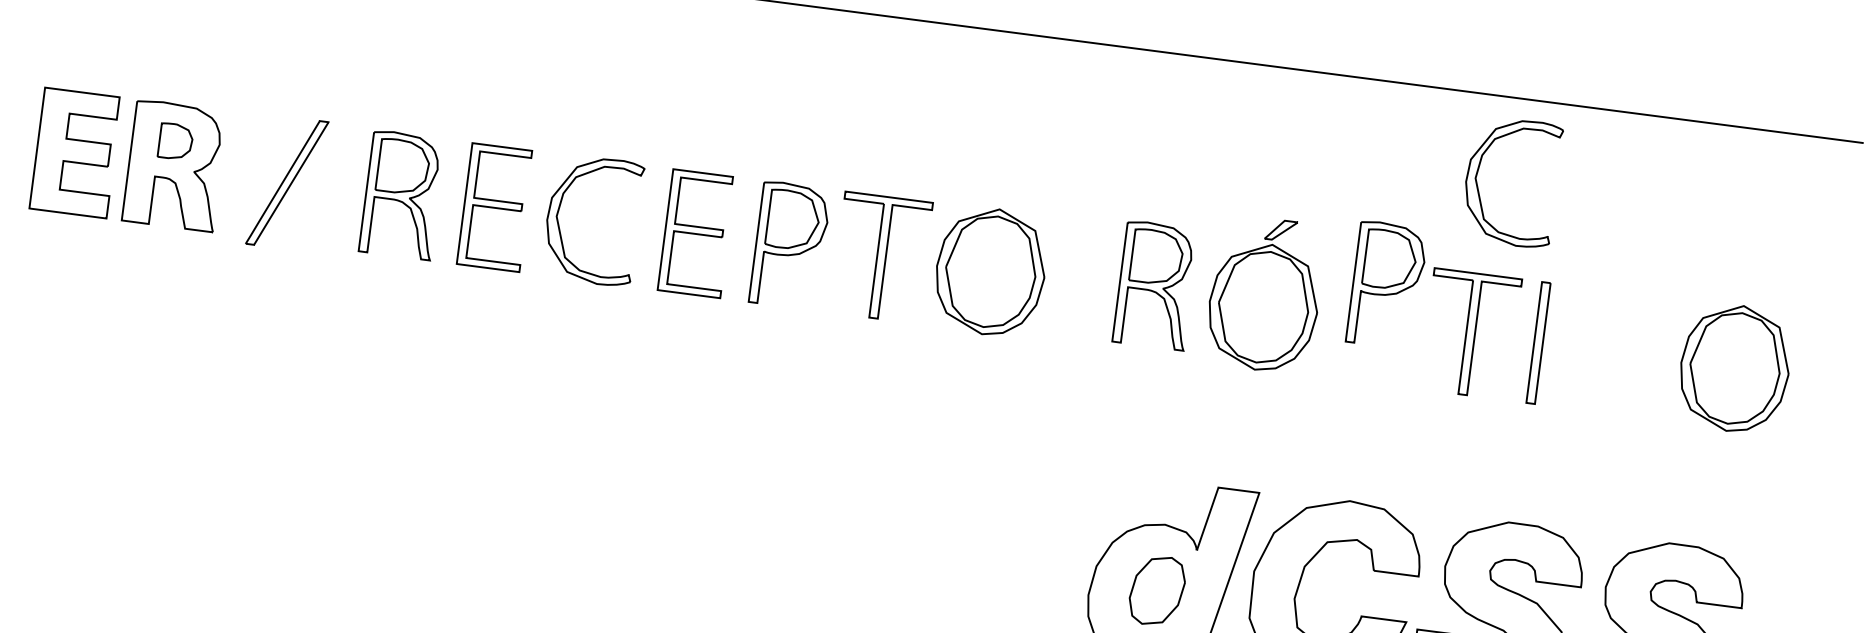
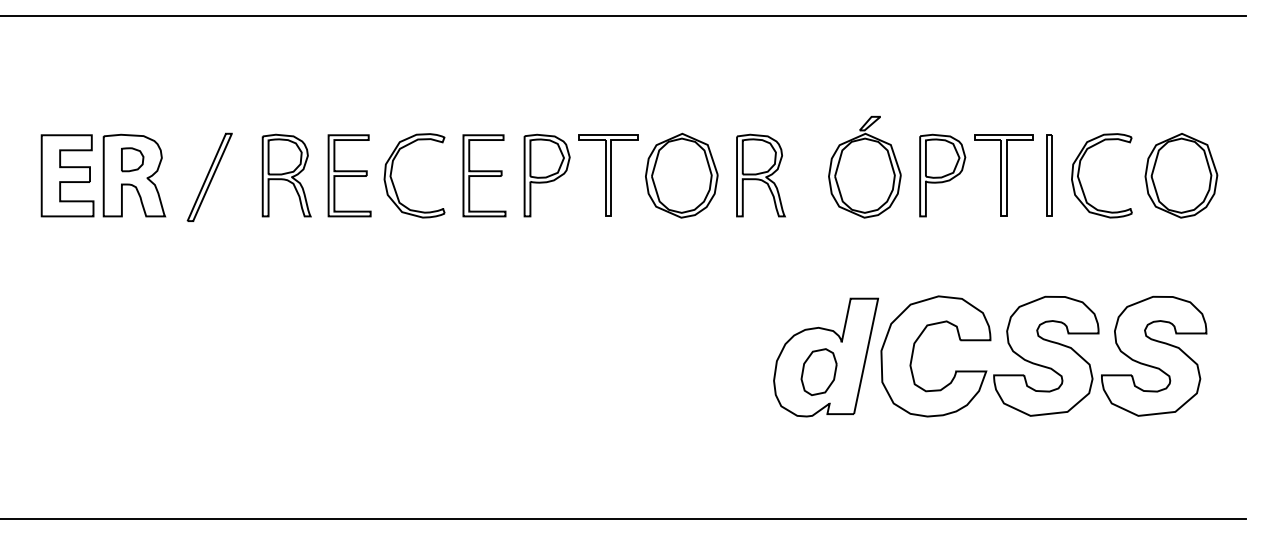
part: (1479, 189) -> (1081, 183), moved
part: (1386, 284) -> (942, 175), moved
part: (1155, 285) -> (760, 175), moved

